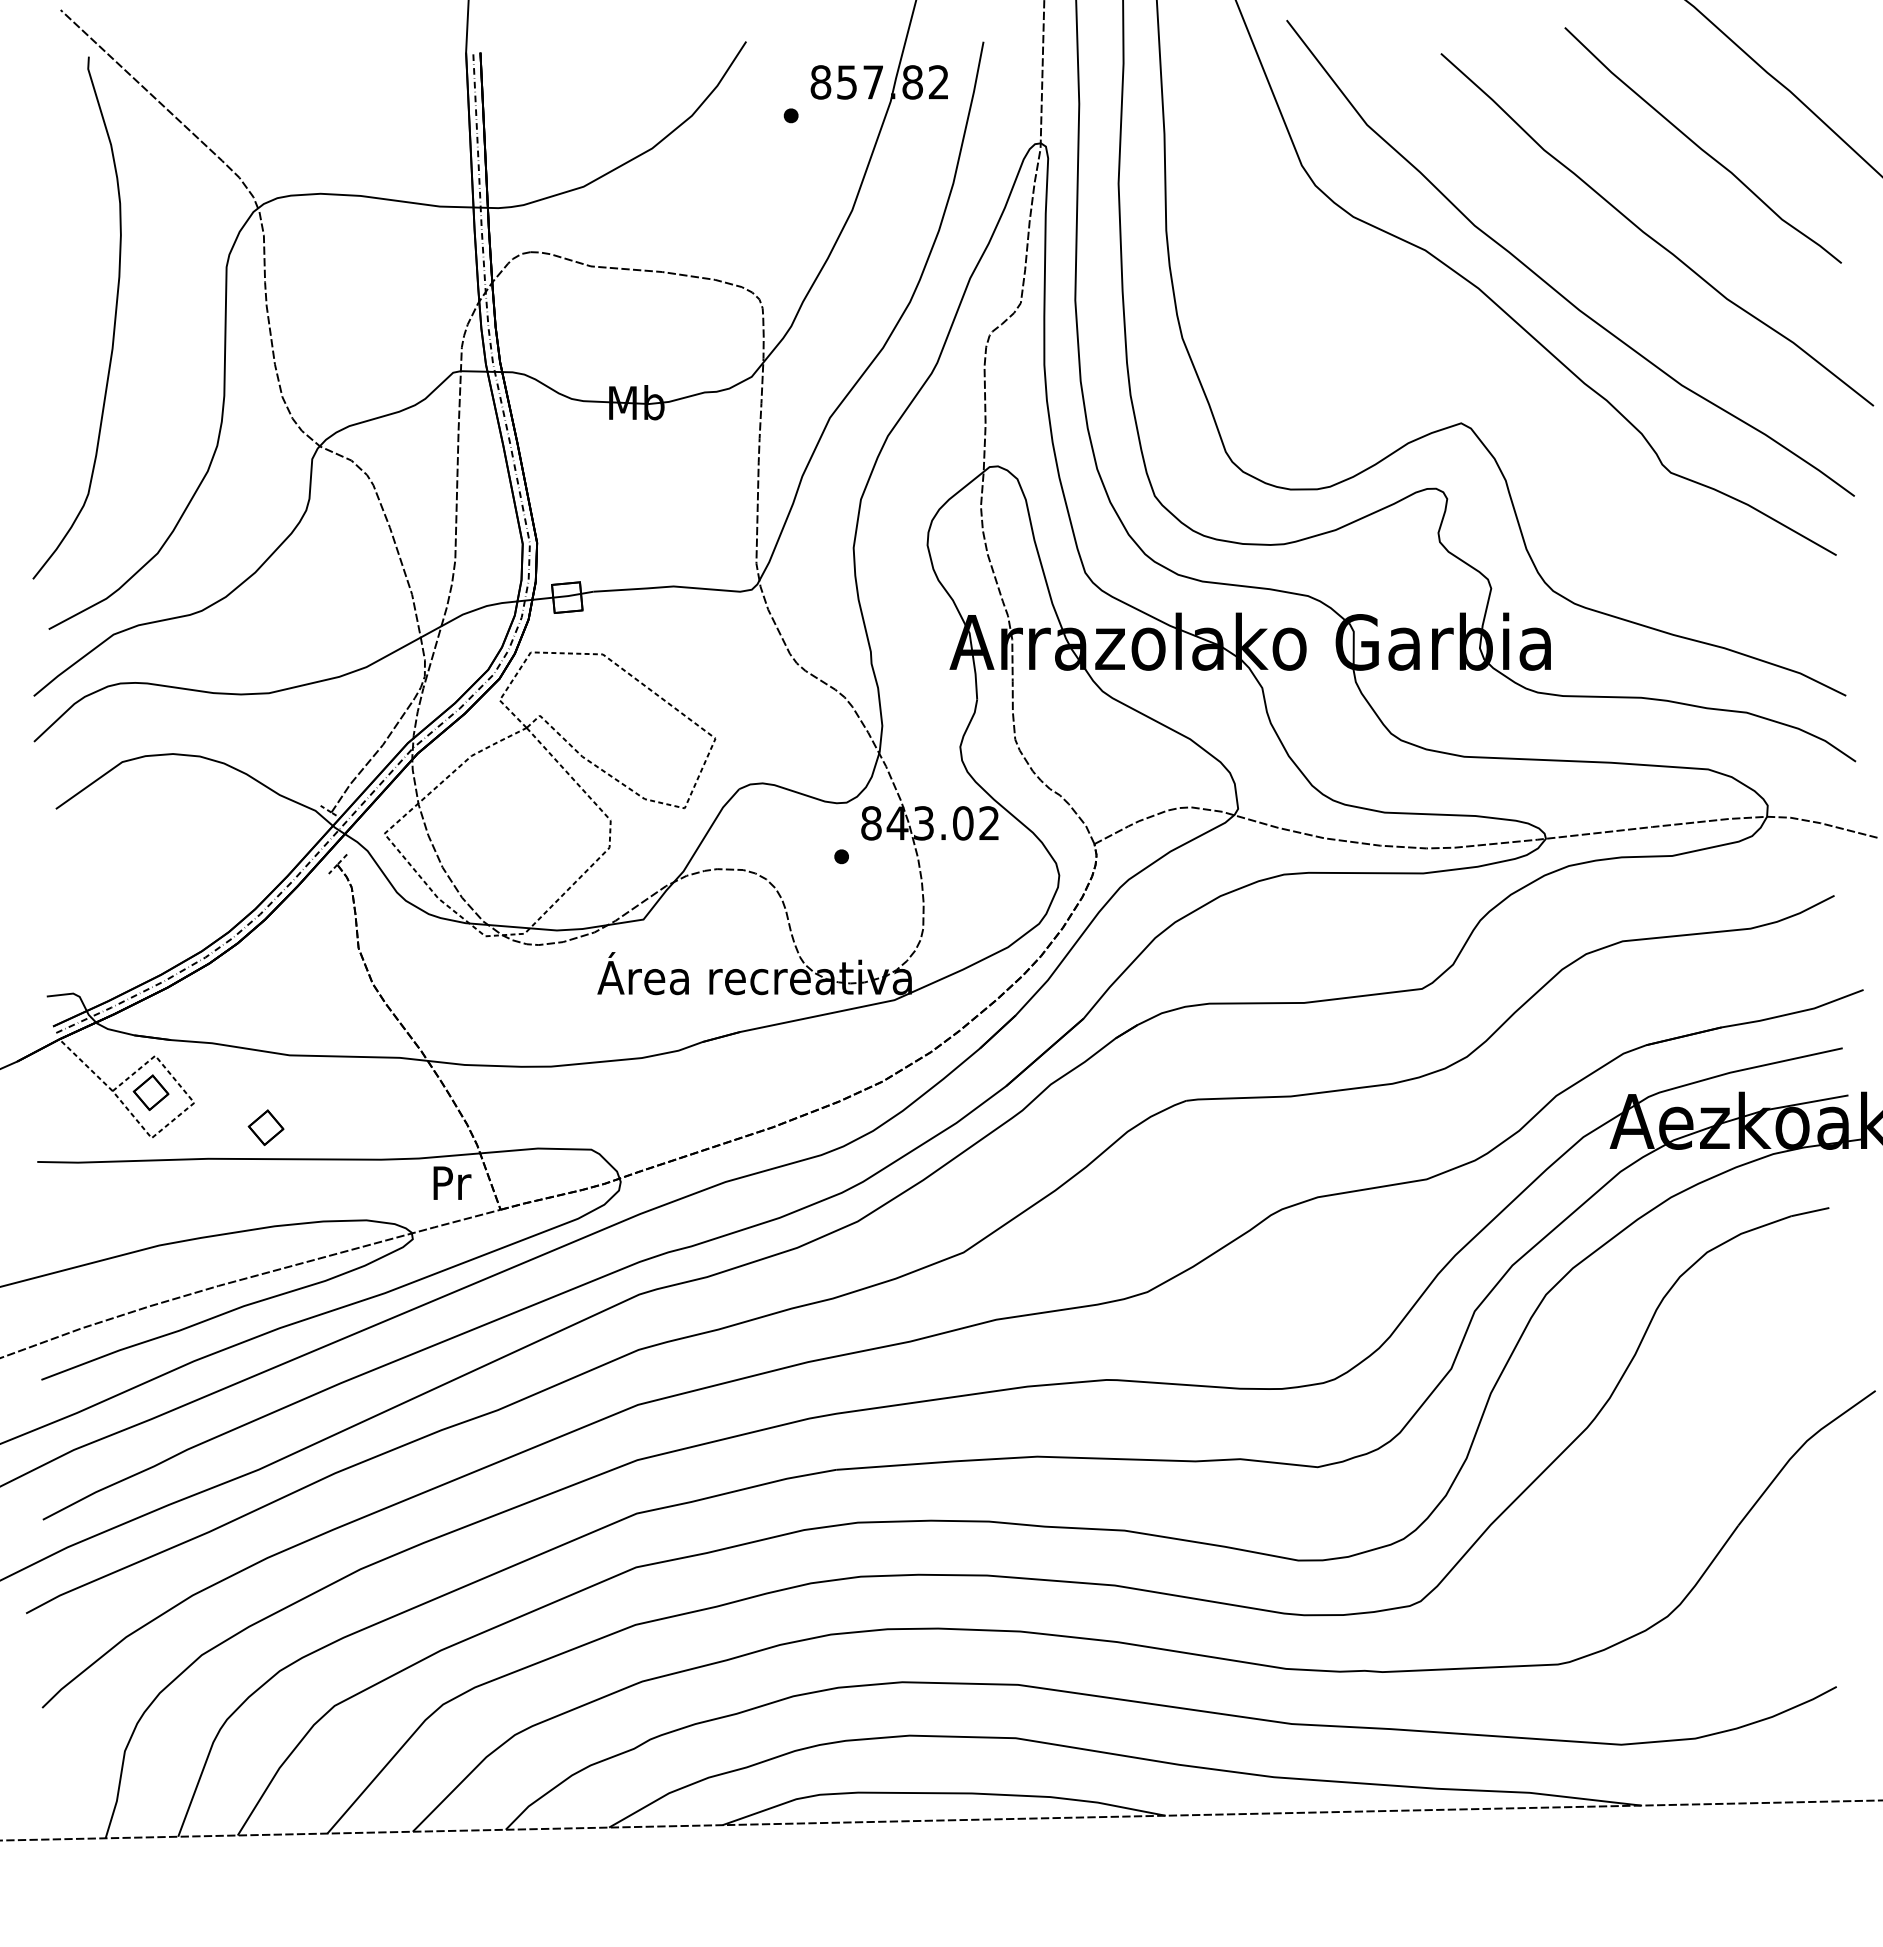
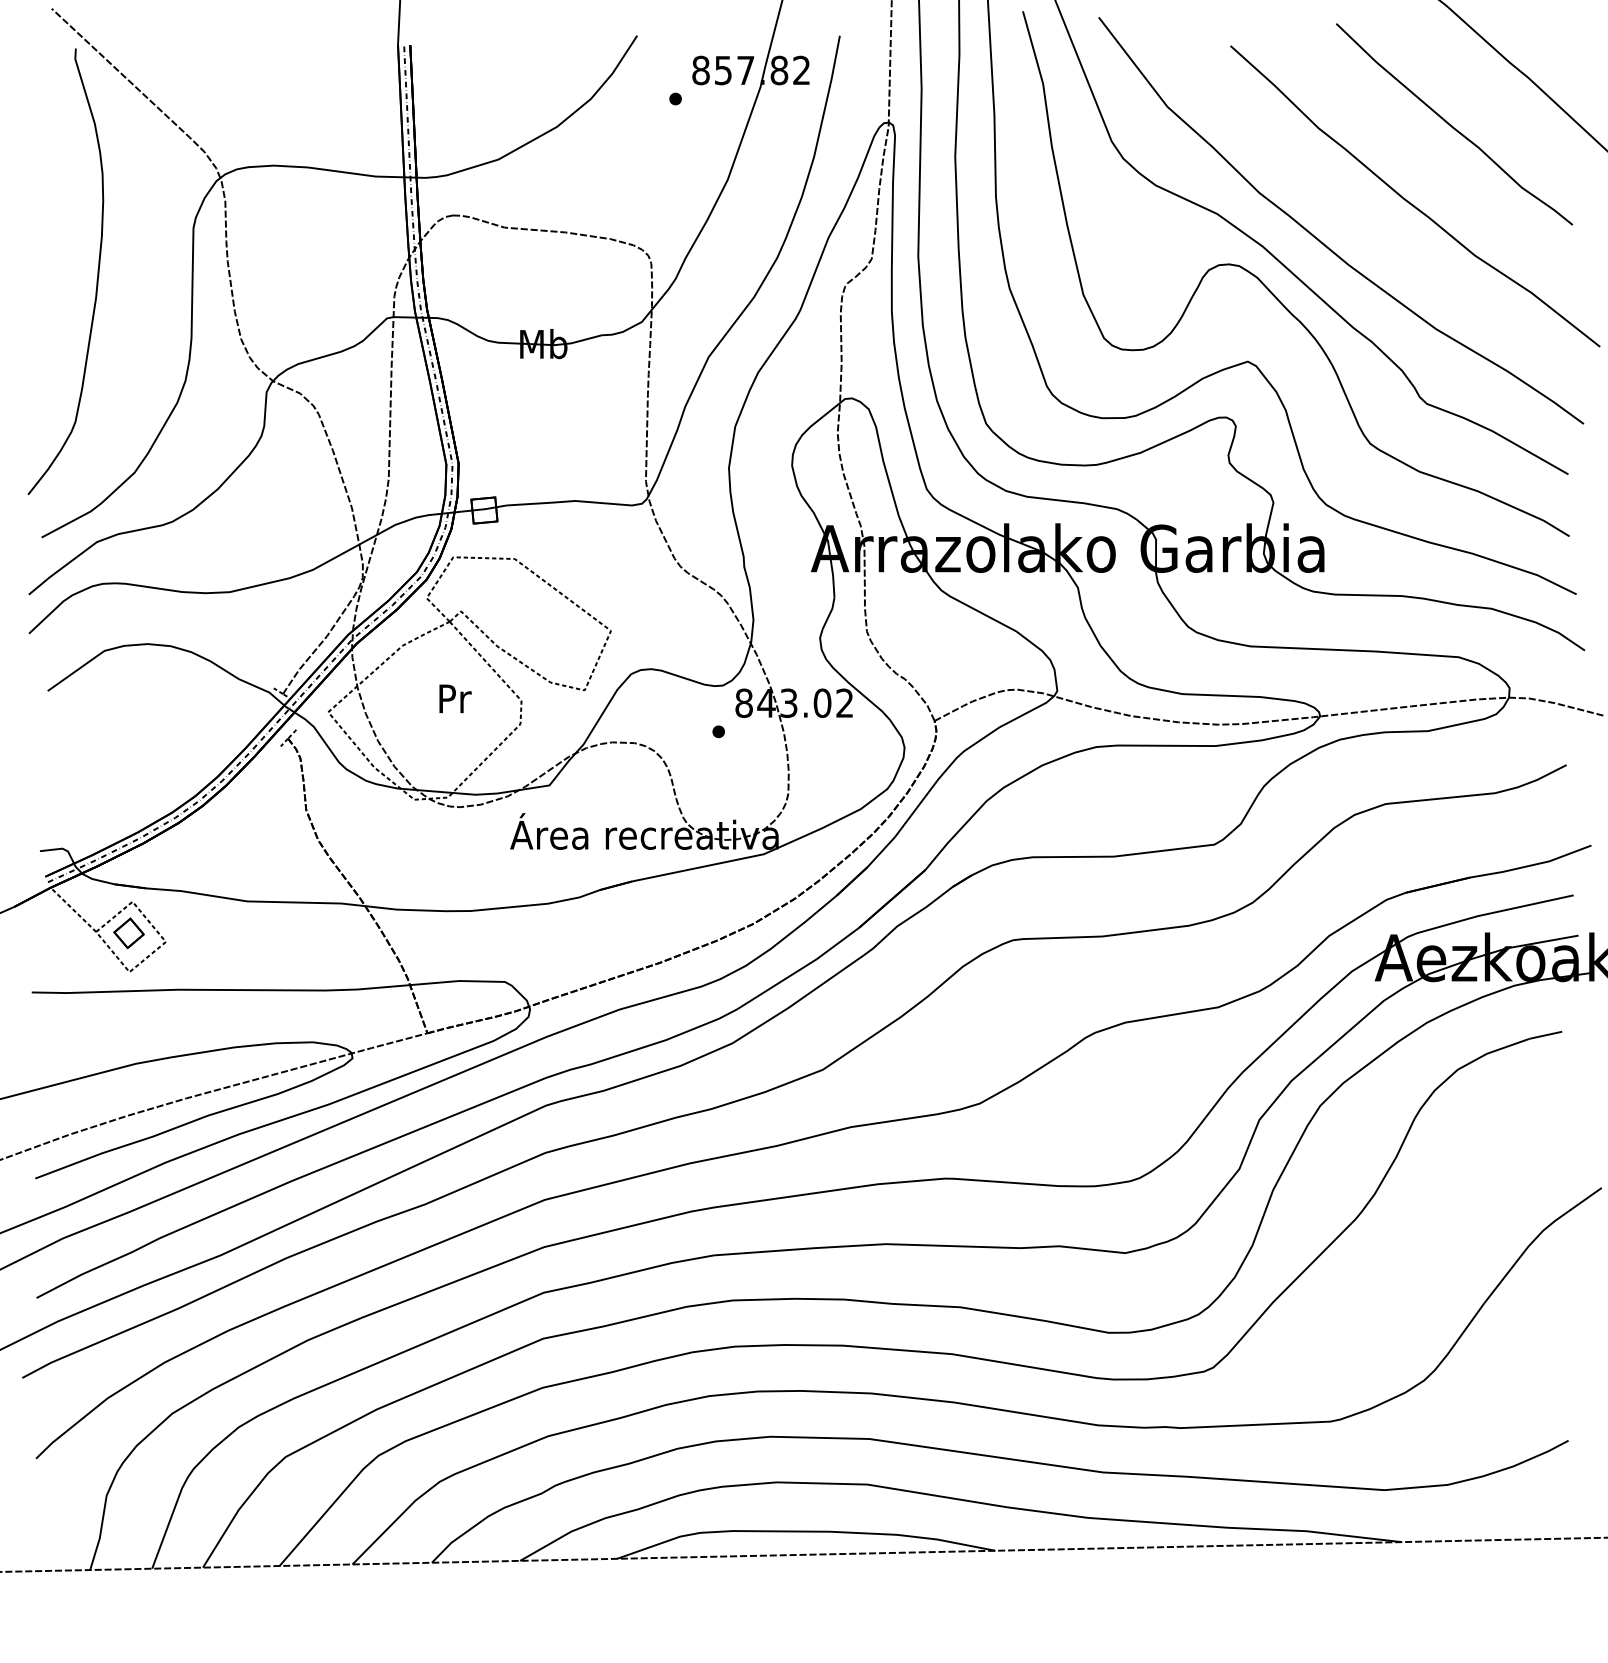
curve: (1489, 341) -> (1271, 291), added
part: (265, 1127) -> (226, 963), removed
text: (452, 1182) -> (455, 698), moved

